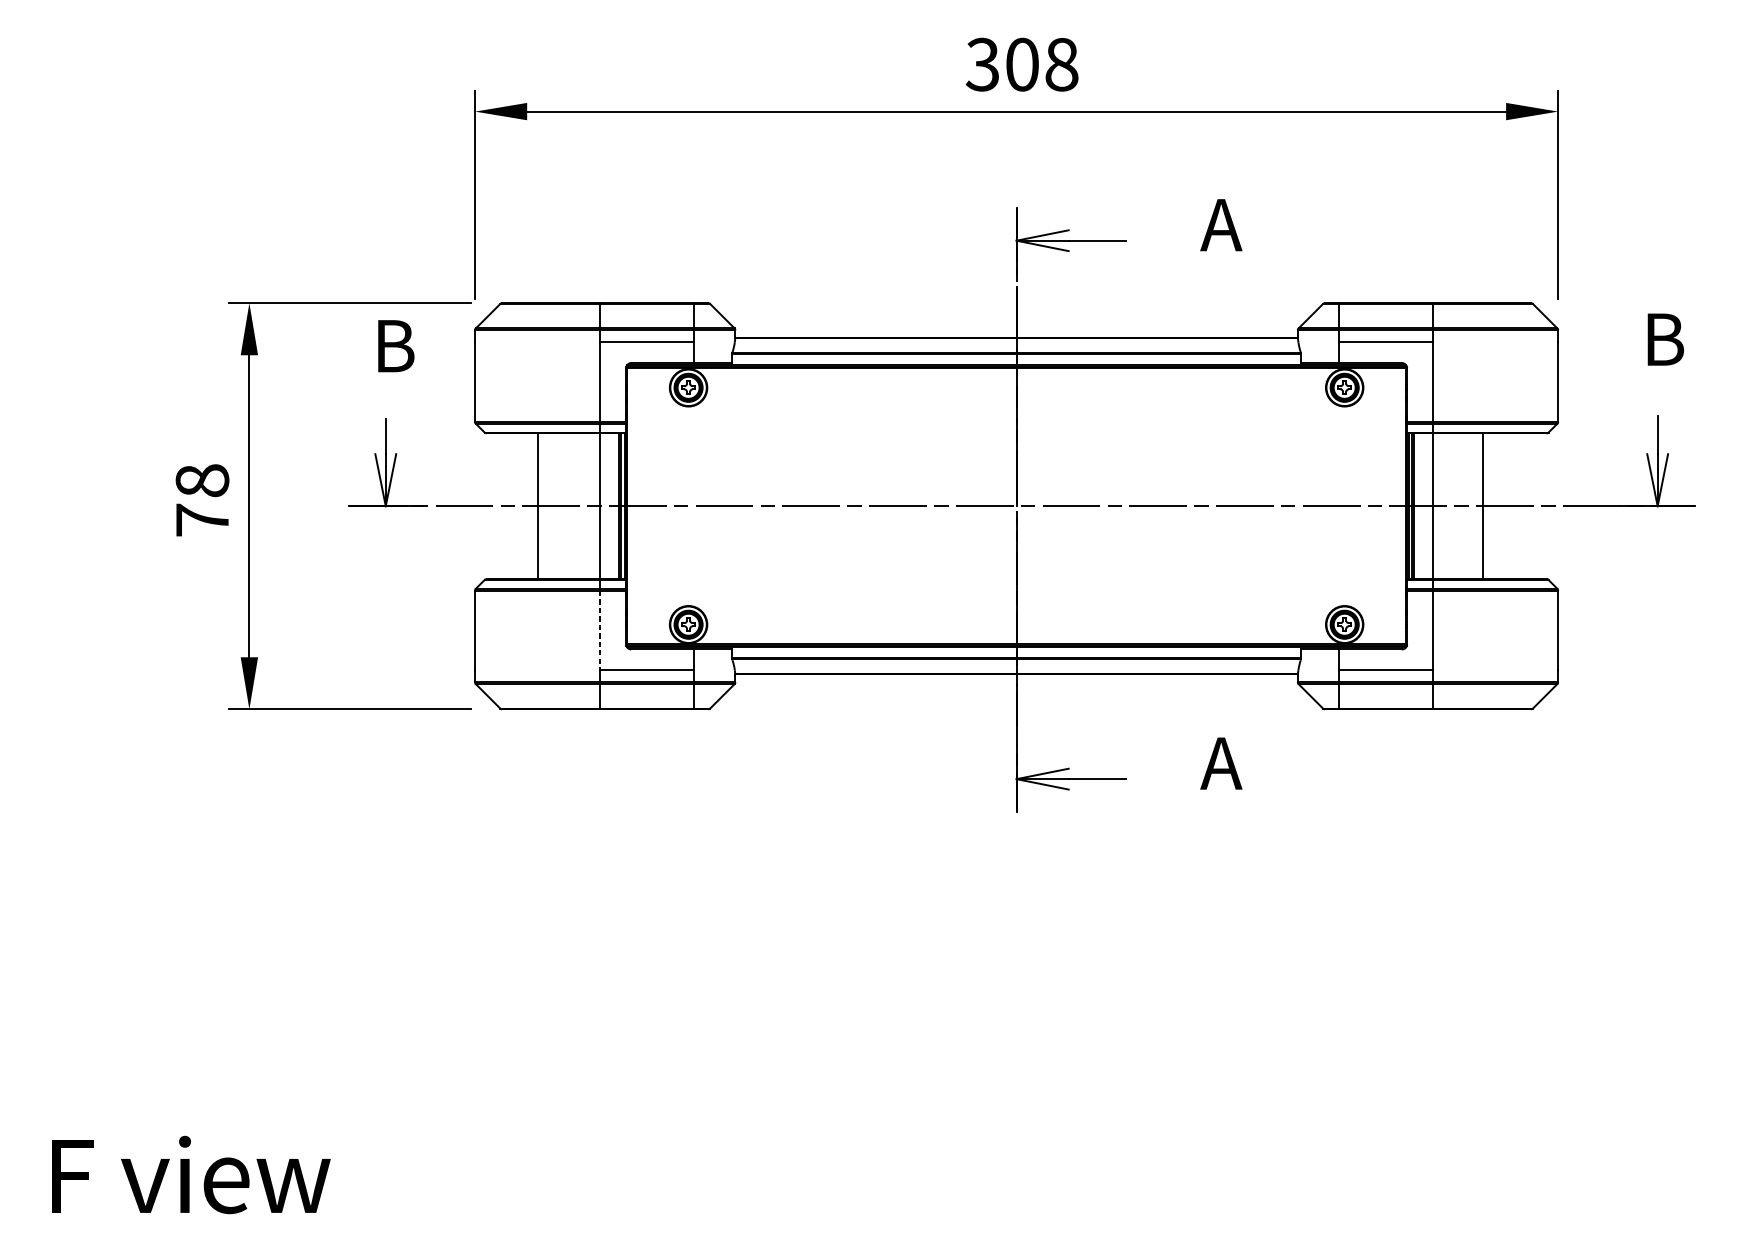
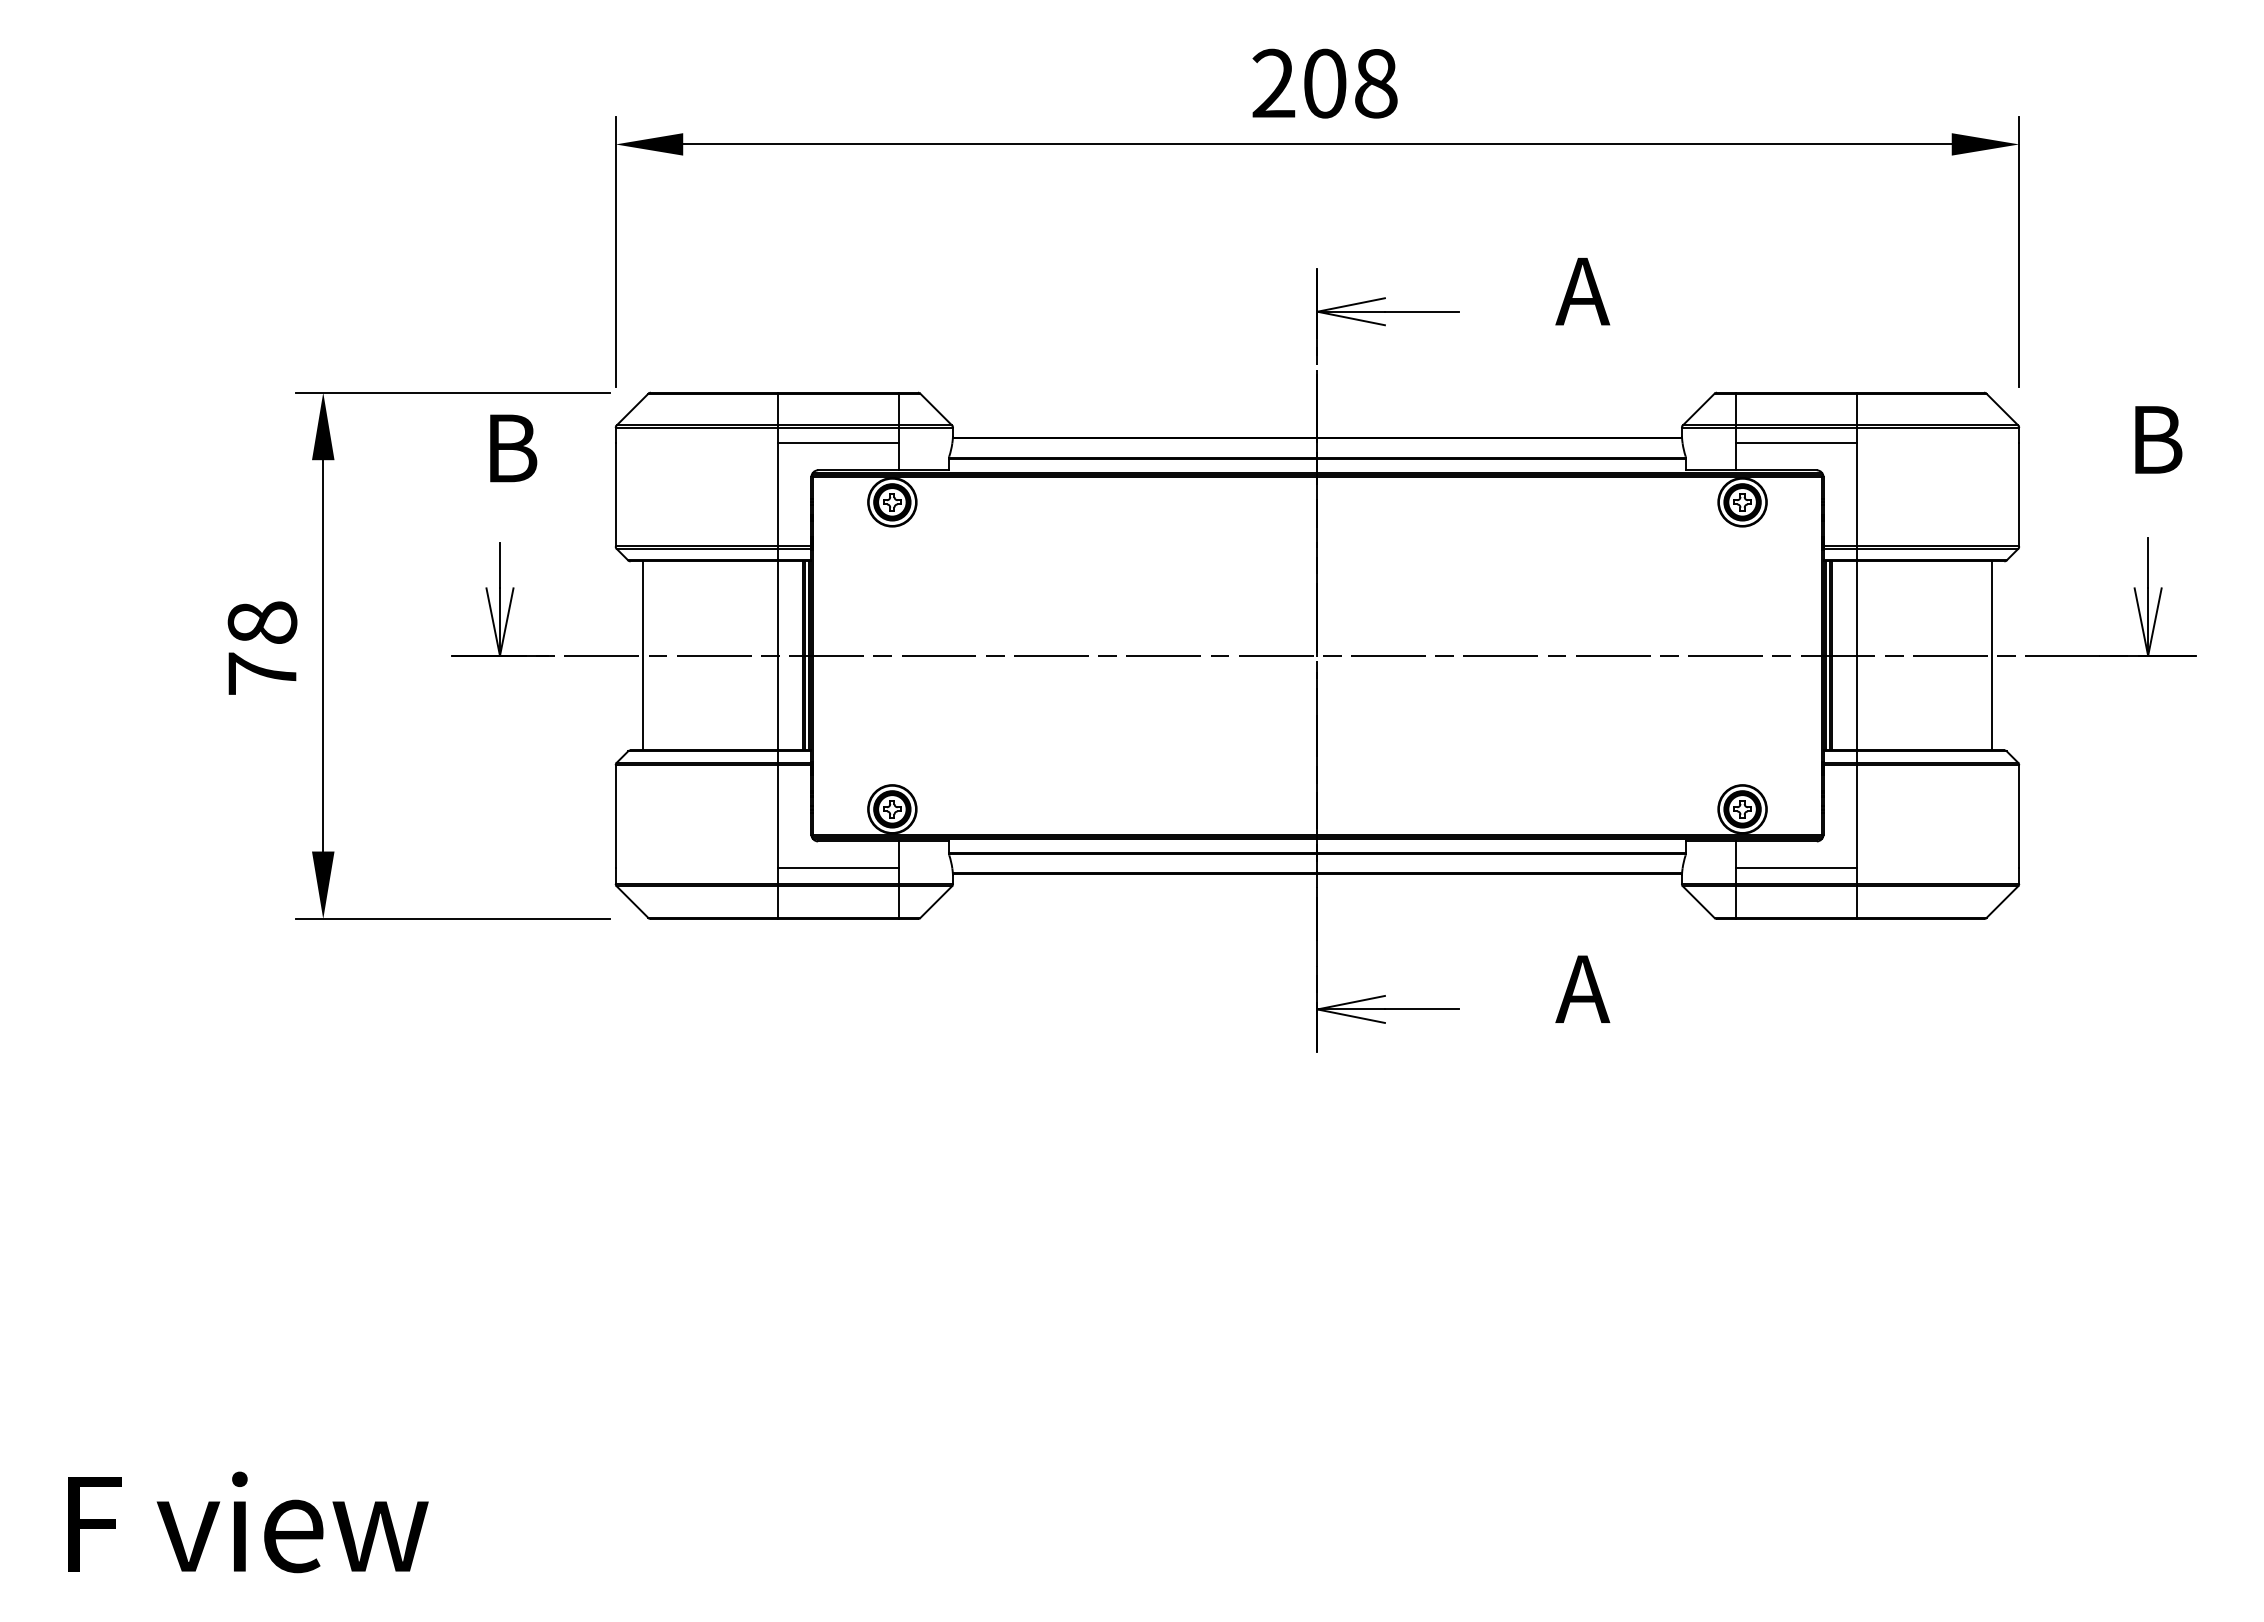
text: (982, 64) -> (1273, 83), 308 -> 208
line: (537, 506) -> (642, 655), moved
line: (1482, 506) -> (1992, 655), moved
line: (599, 630) -> (777, 816), dashed -> solid

